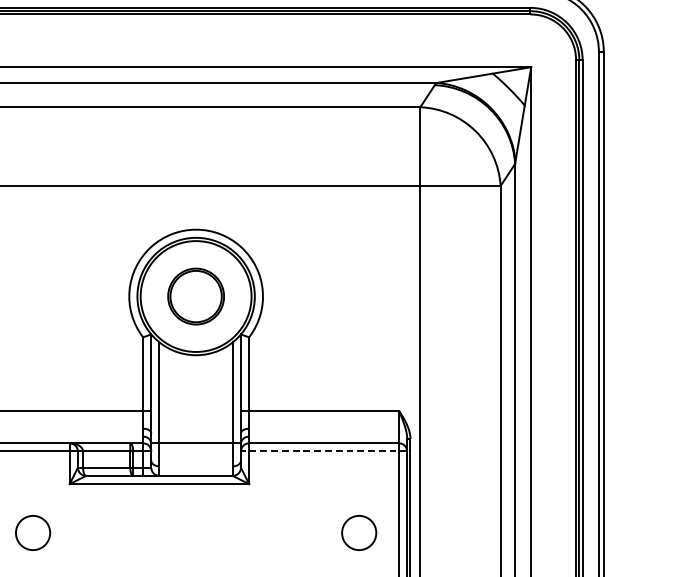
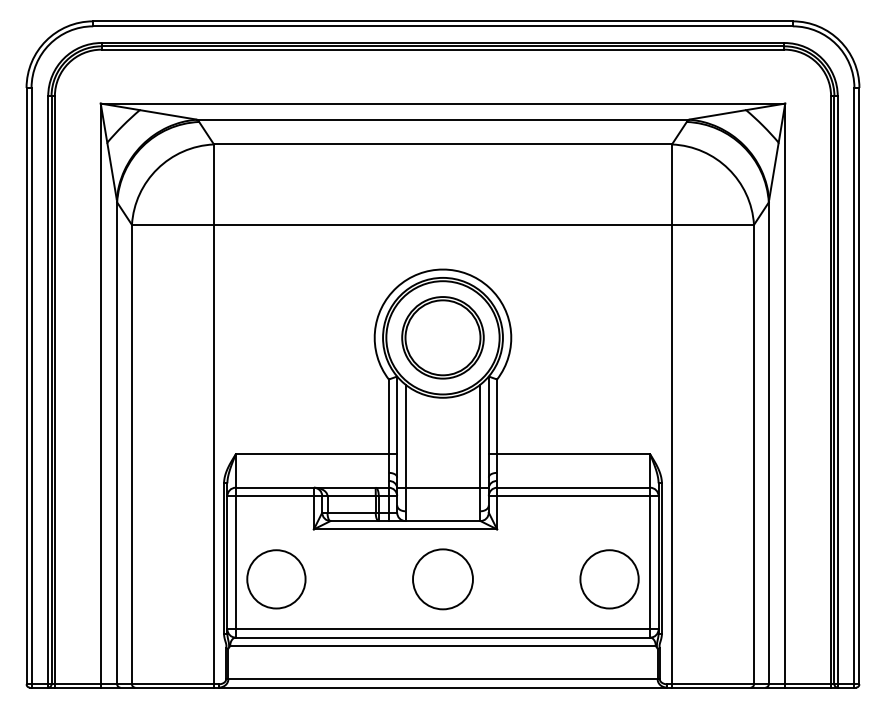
part: (195, 296) -> (442, 337), size x1.43
line: (323, 451) -> (573, 496), dashed -> solid
circle: (33, 533) -> (276, 579), size x1.67
circle: (195, 533) -> (442, 579), added
circle: (359, 533) -> (609, 579), size x1.67

